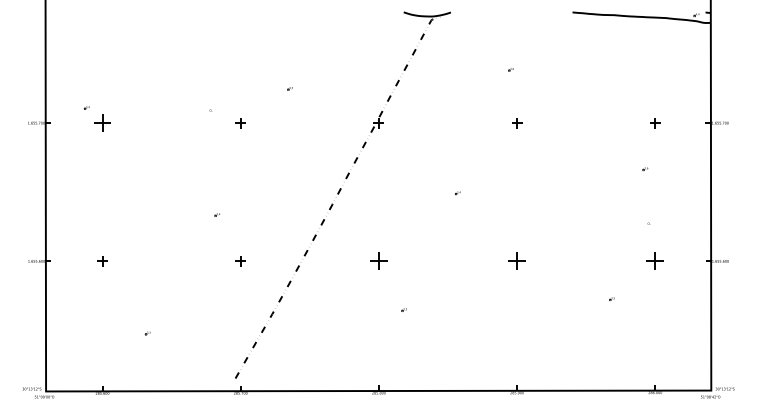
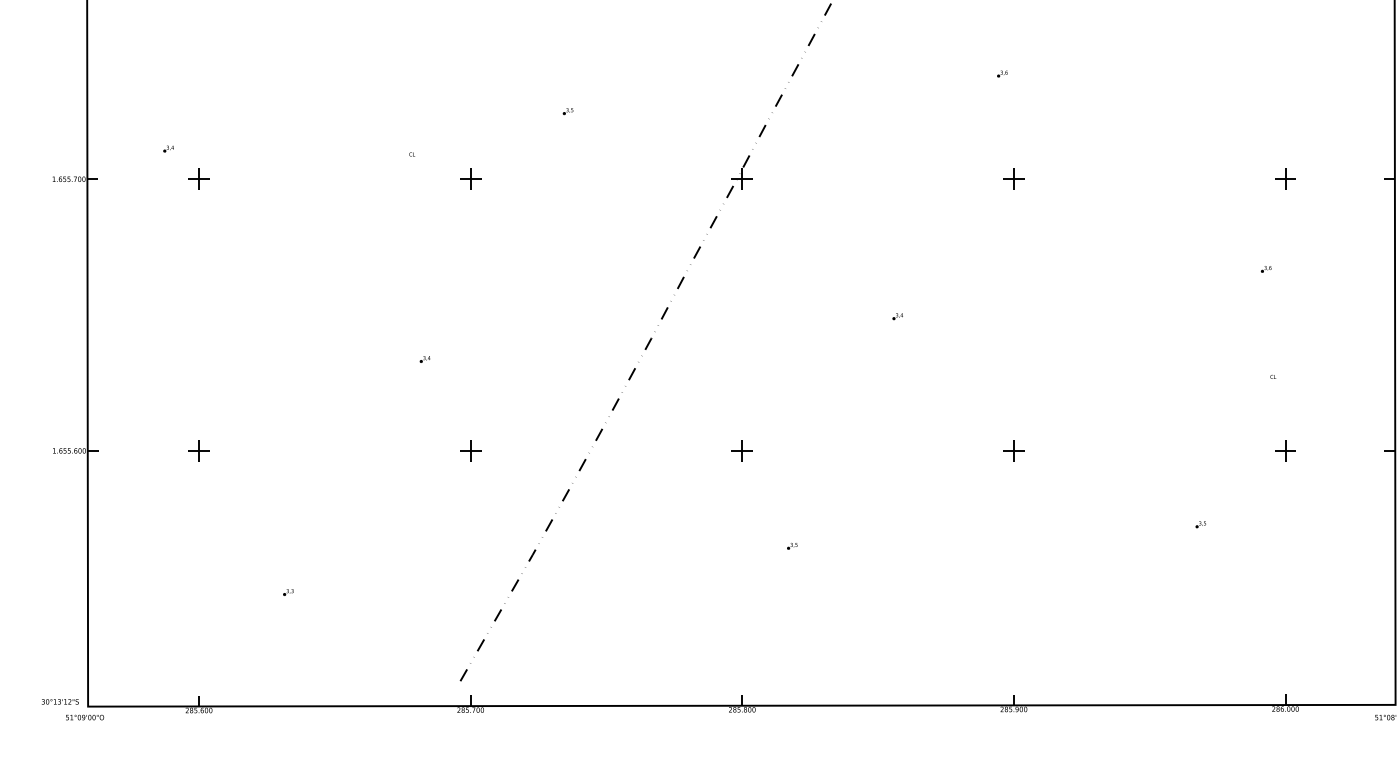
part: (102, 123) -> (198, 179), size x0.62
part: (378, 261) -> (741, 451), size x0.62
part: (517, 261) -> (1014, 451), size x0.62
part: (655, 261) -> (1285, 451), size x0.62

